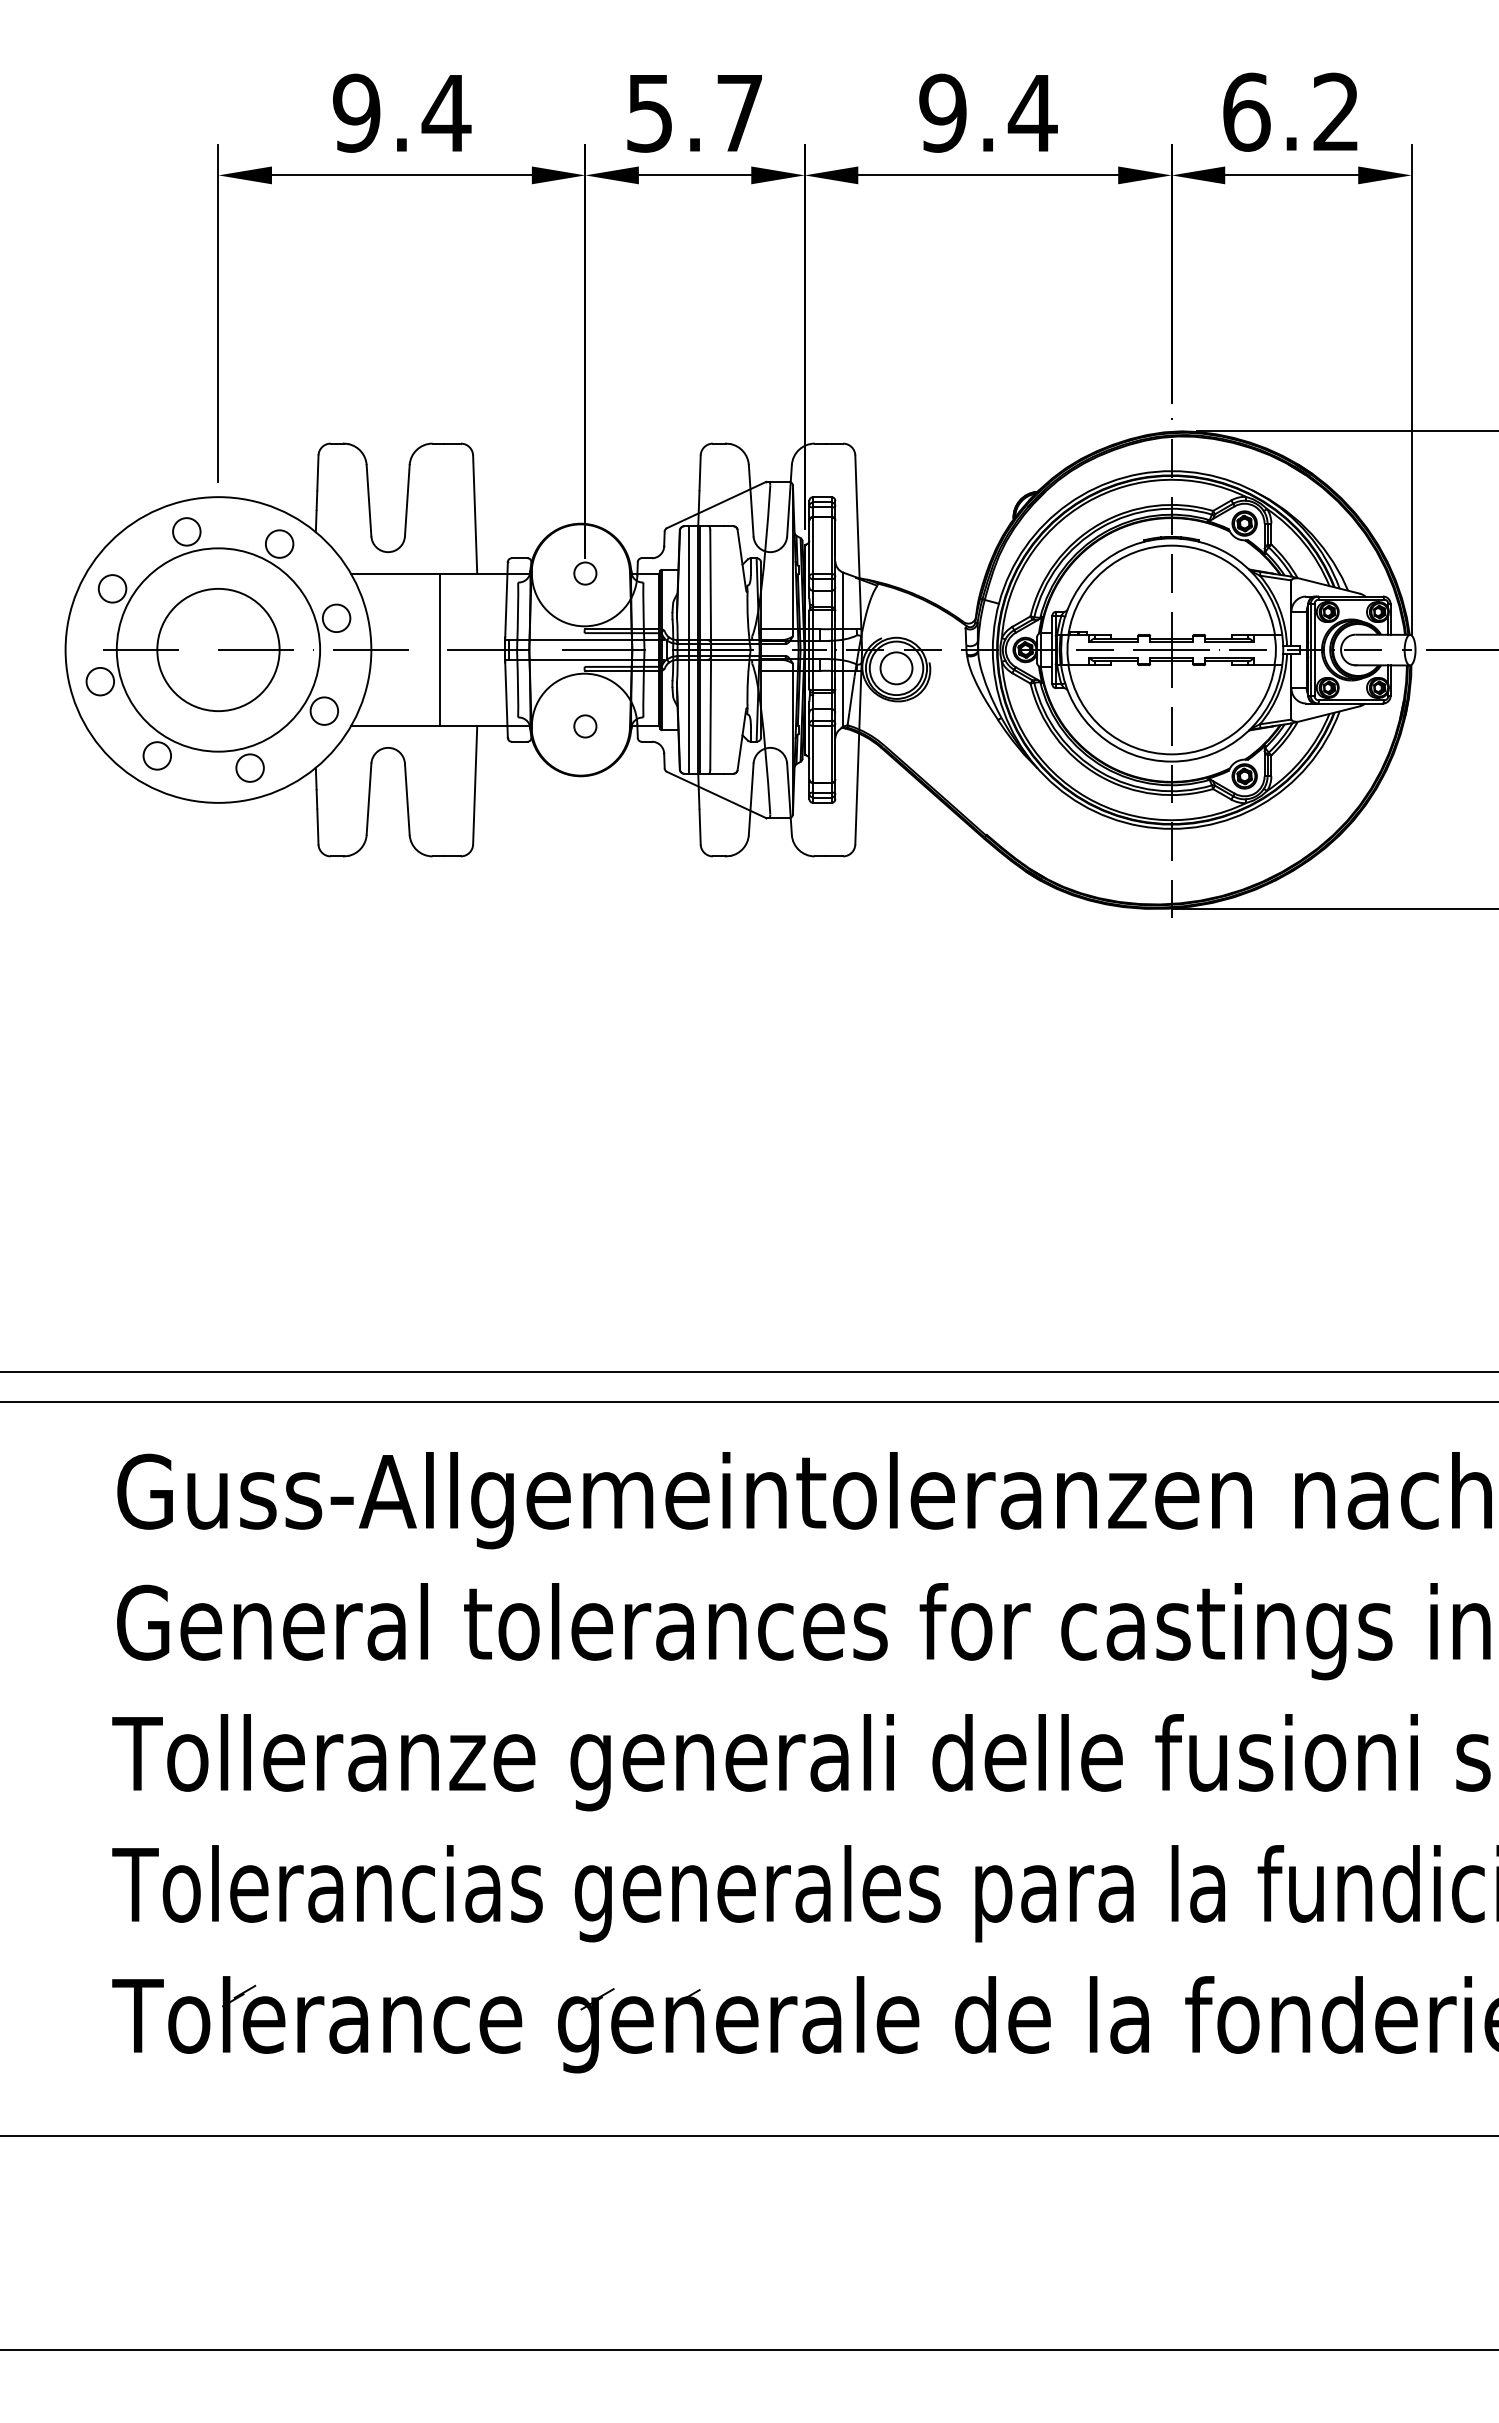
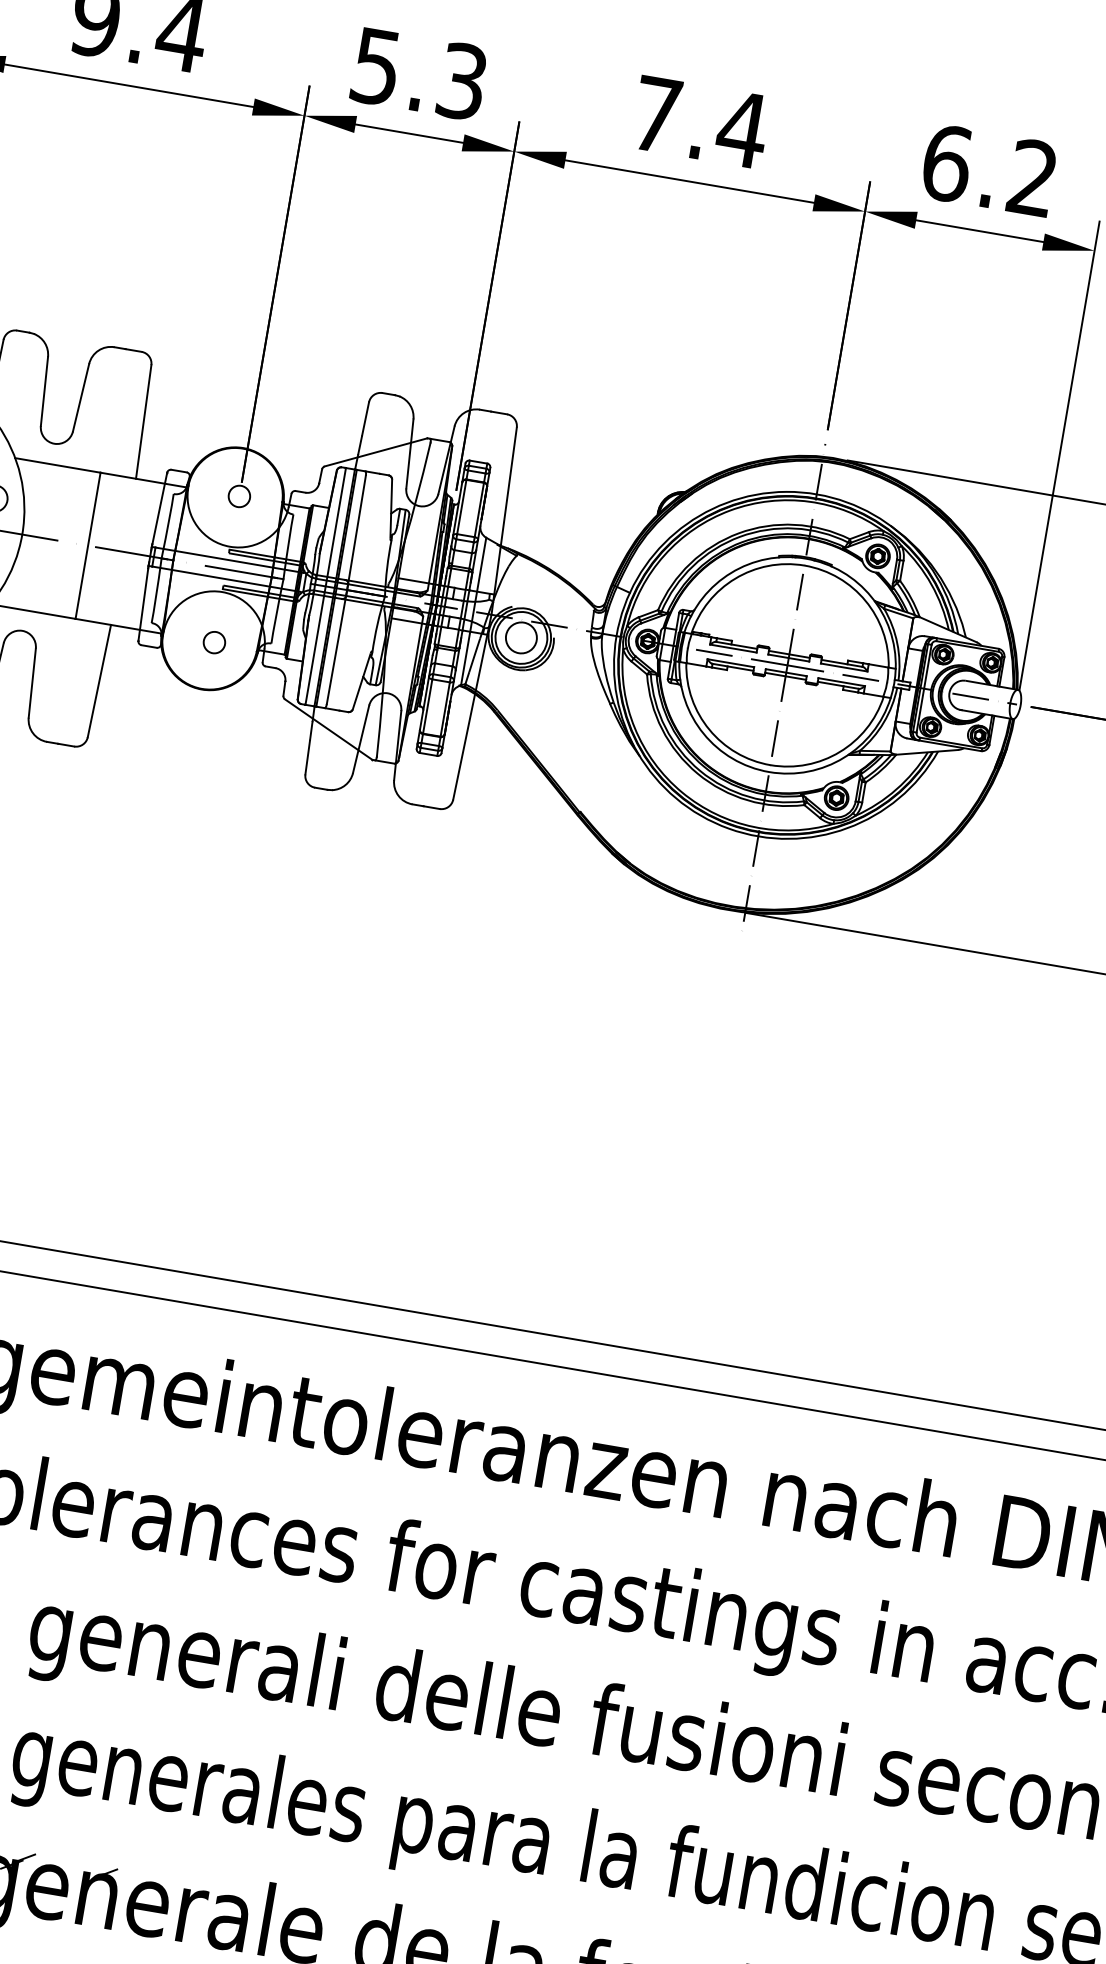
text: (739, 112) -> (462, 80), 5.7 -> 5.3
text: (942, 112) -> (656, 113), 9.4 -> 7.4

